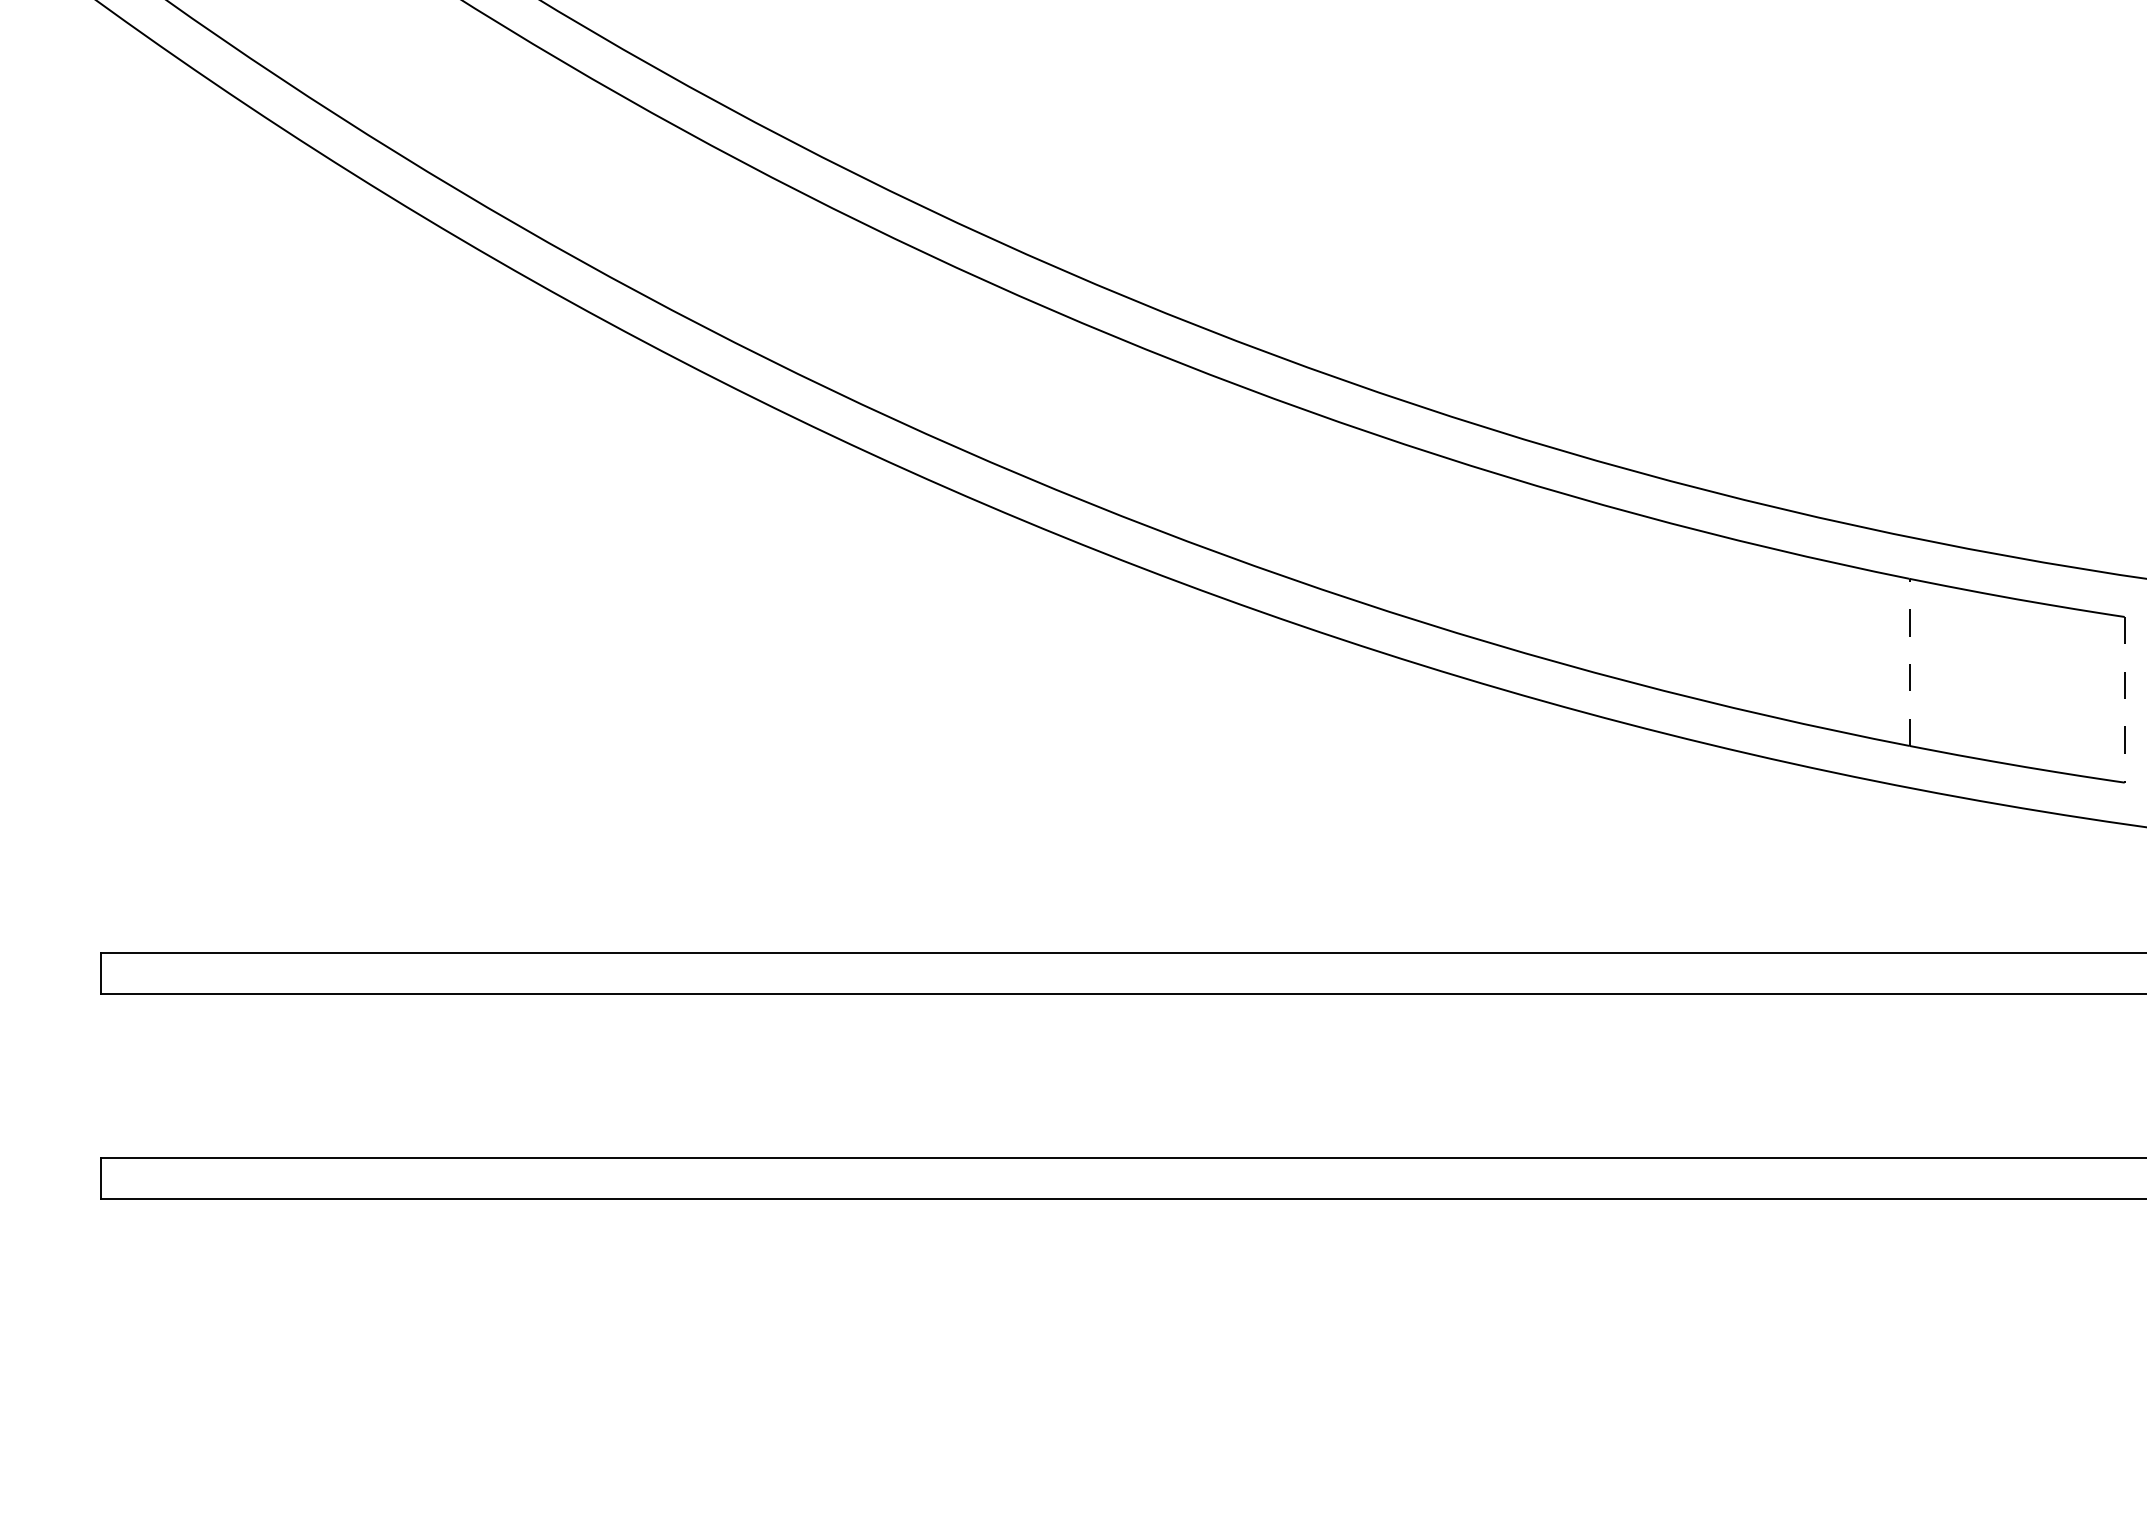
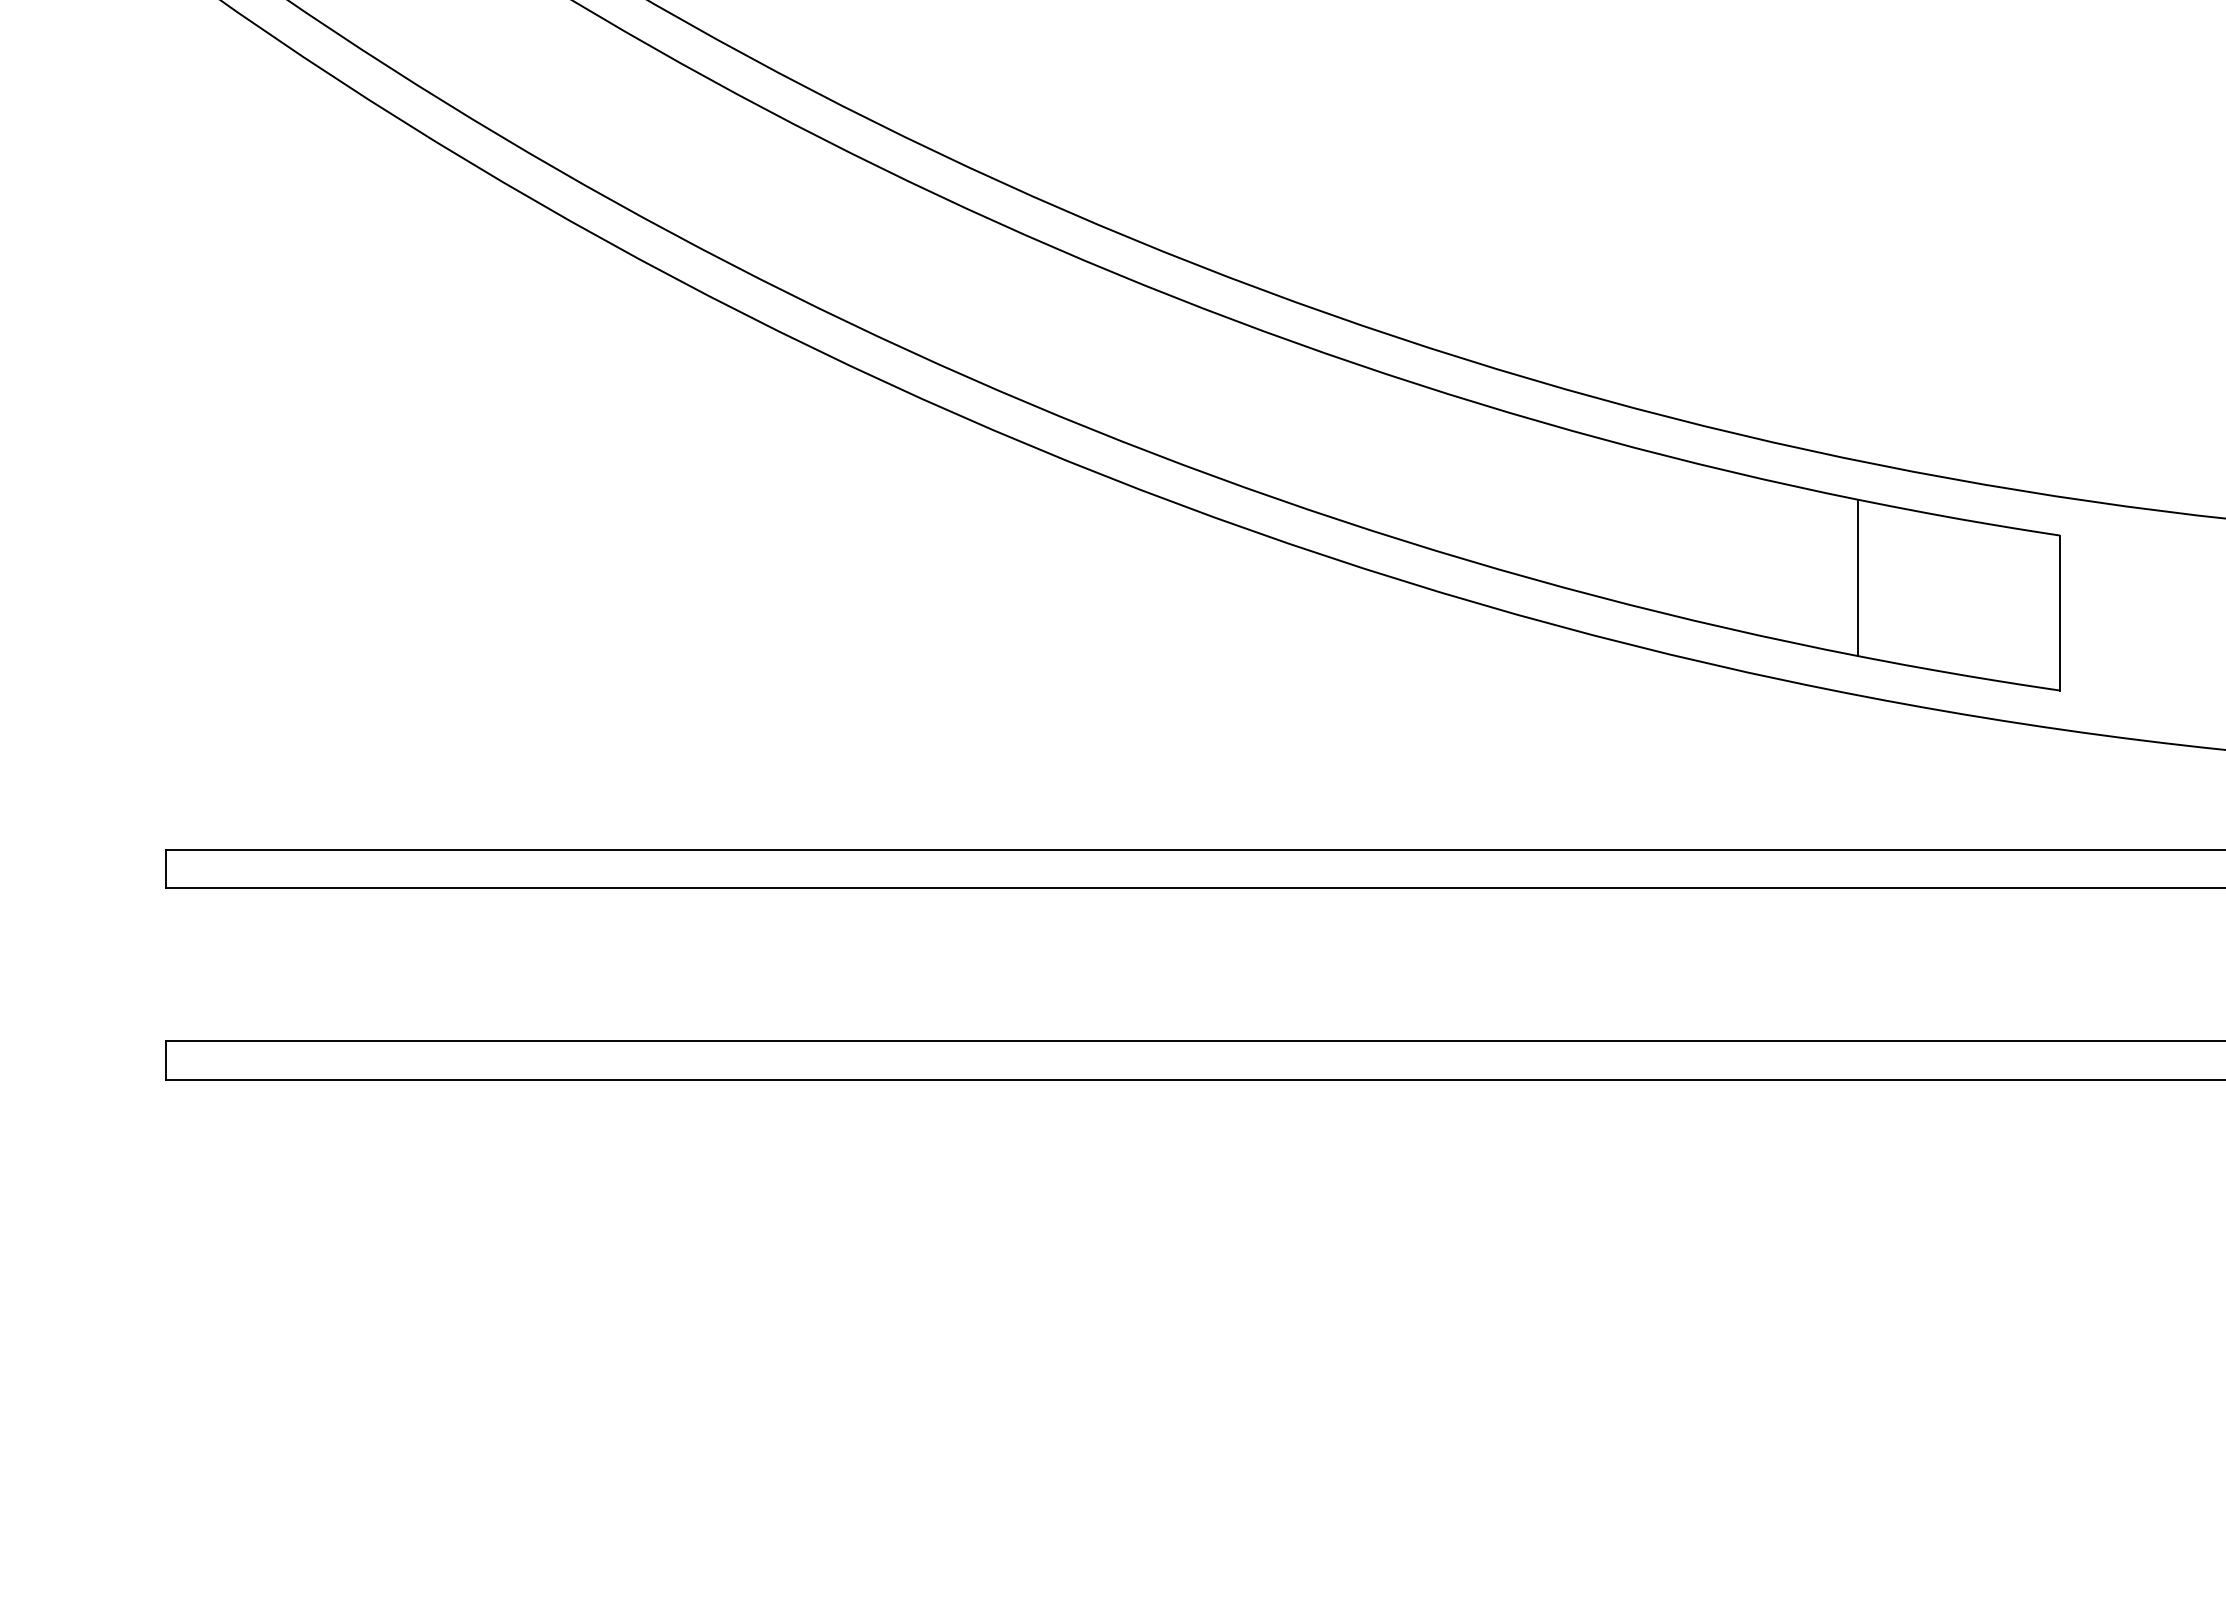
line: (1909, 661) -> (1858, 577), dashed -> solid
line: (2124, 700) -> (2059, 613), dashed -> solid

